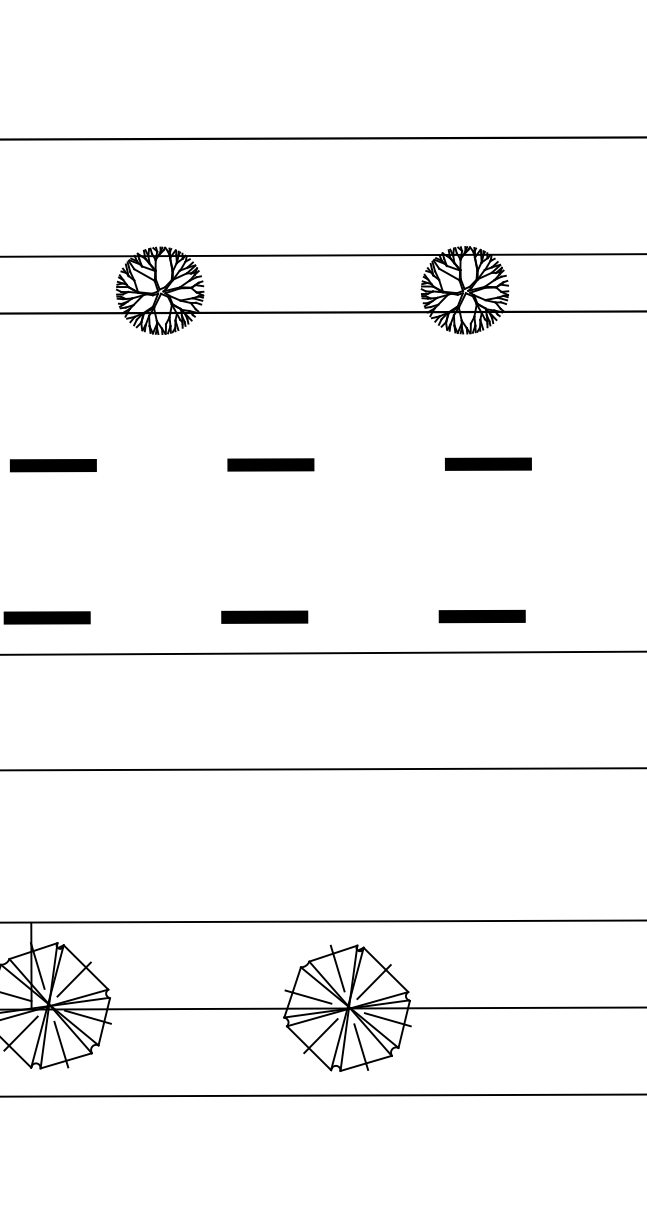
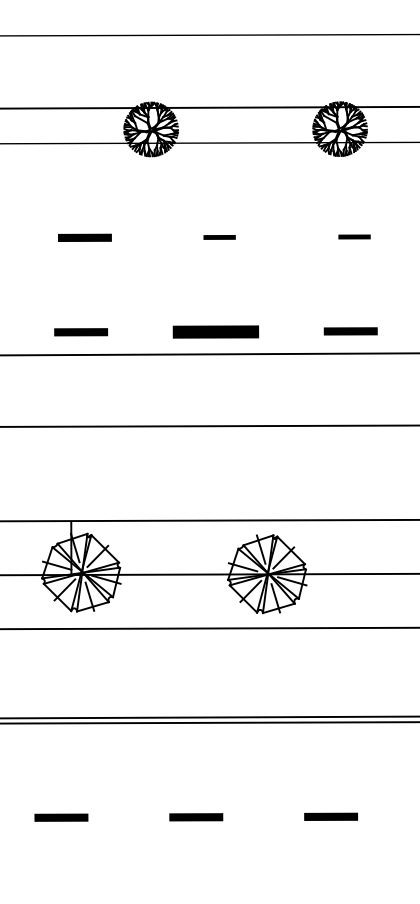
part: (488, 463) -> (354, 236), size x0.6
part: (270, 465) -> (219, 237), size x0.6
part: (263, 616) -> (215, 331), size x1.6

